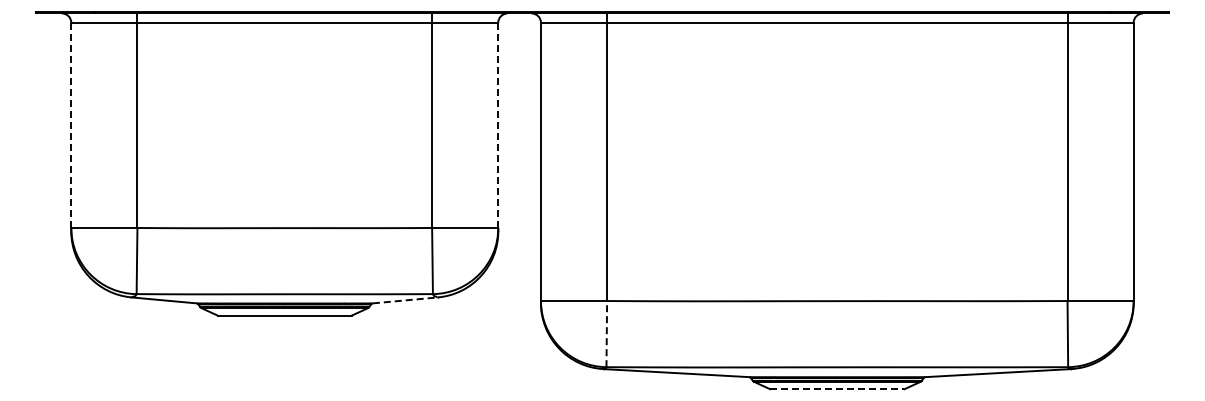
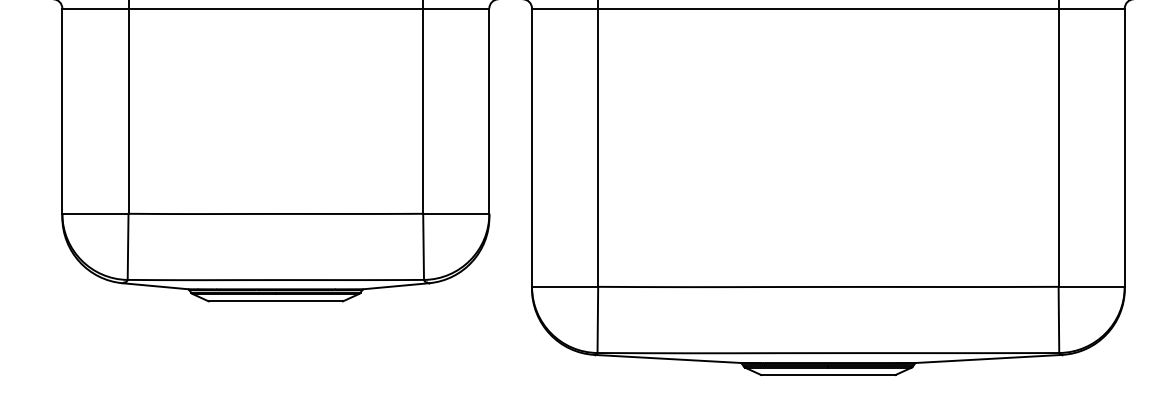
line: (71, 125) -> (62, 111), dashed -> solid
line: (498, 125) -> (489, 111), dashed -> solid
line: (405, 300) -> (396, 286), dashed -> solid
line: (606, 333) -> (597, 319), dashed -> solid
line: (837, 389) -> (828, 375), dashed -> solid

